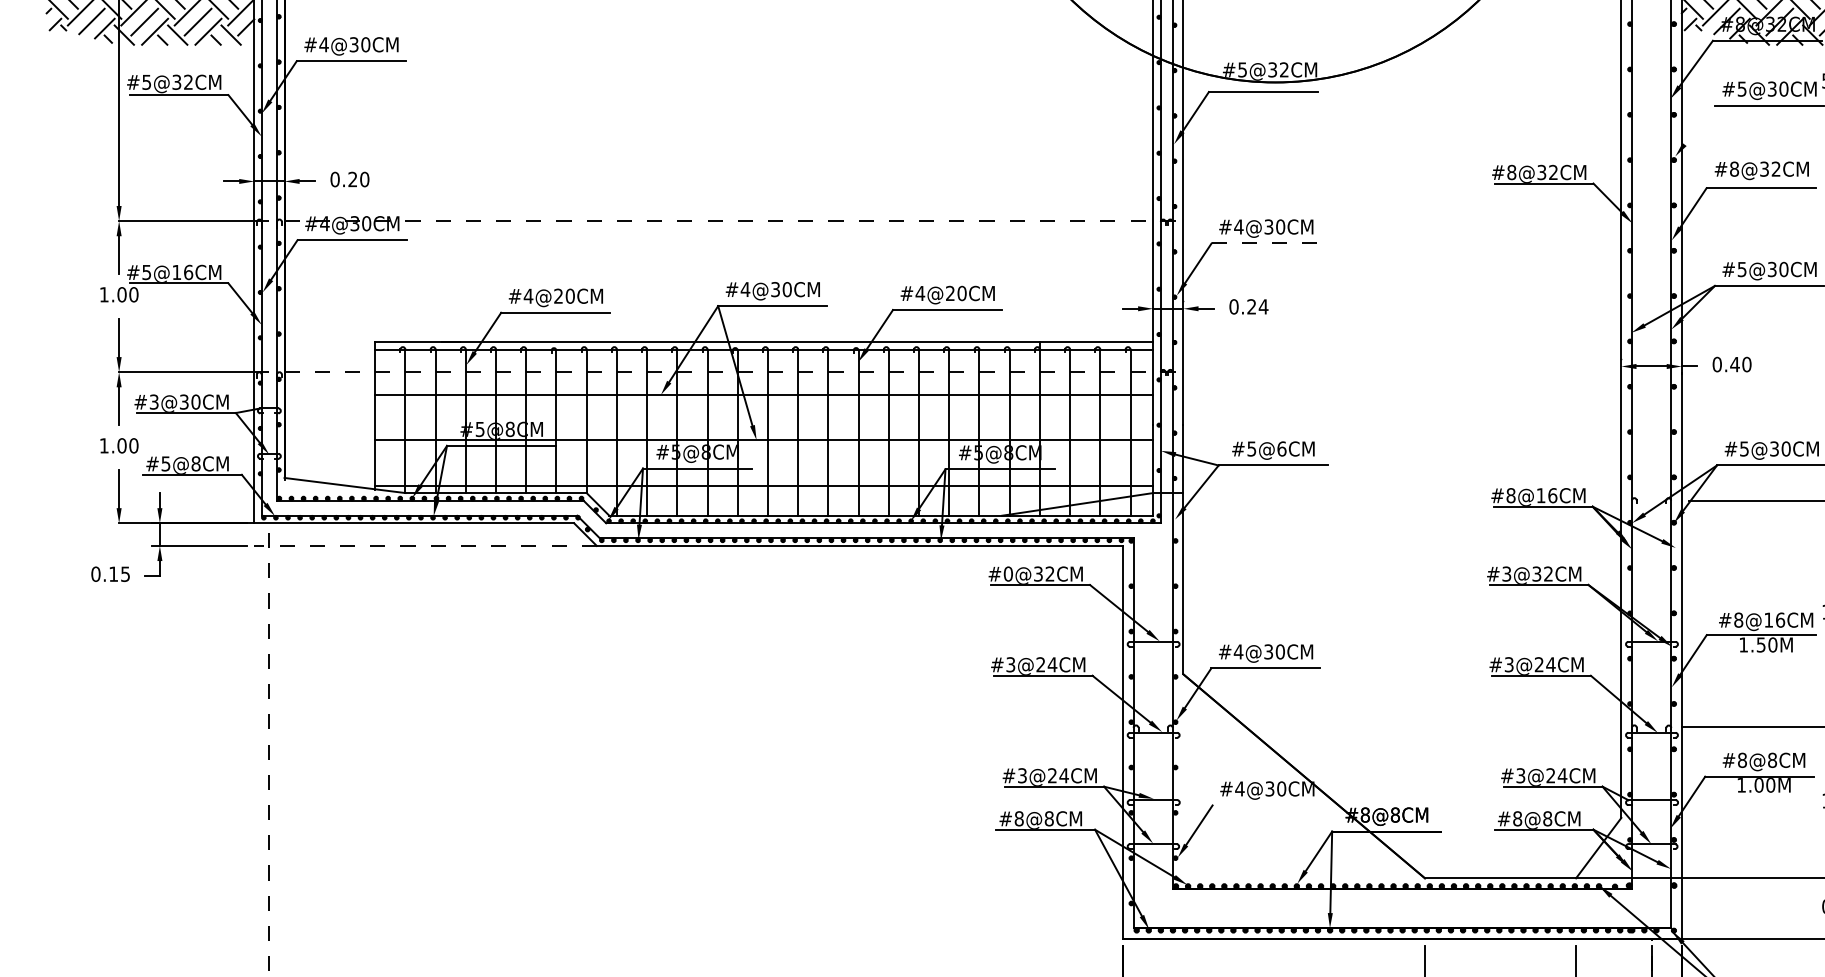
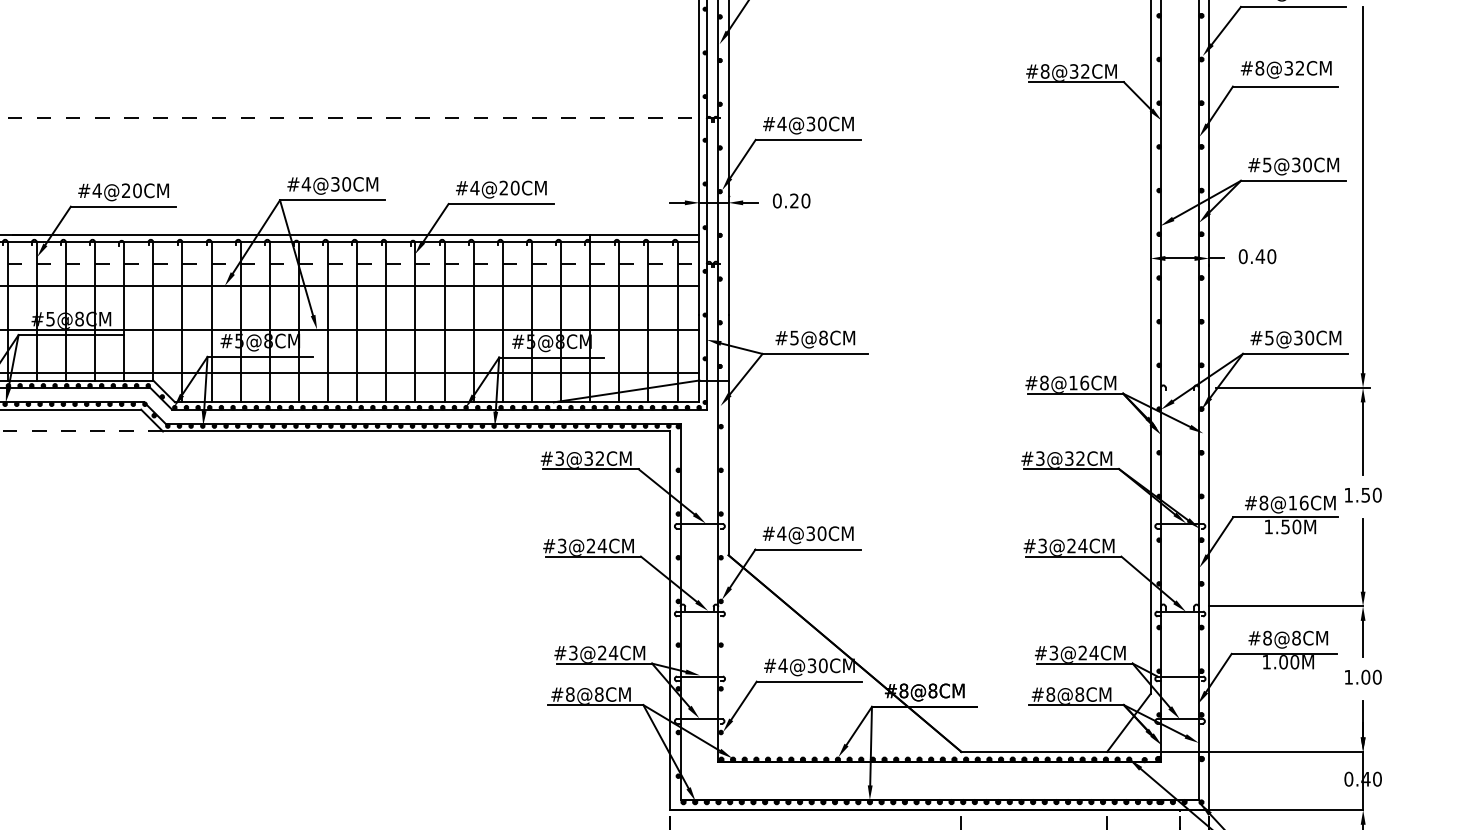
line: (1699, 124) -> (1226, 25), added
line: (1266, 243) -> (808, 139), dashed -> solid
text: (1263, 306) -> (805, 200), 0.24 -> 0.20
text: (1281, 448) -> (823, 337), #5@6CM -> #5@8CM
text: (1007, 573) -> (558, 458), #0@32CM -> #3@32CM
line: (1266, 805) -> (808, 681), added

